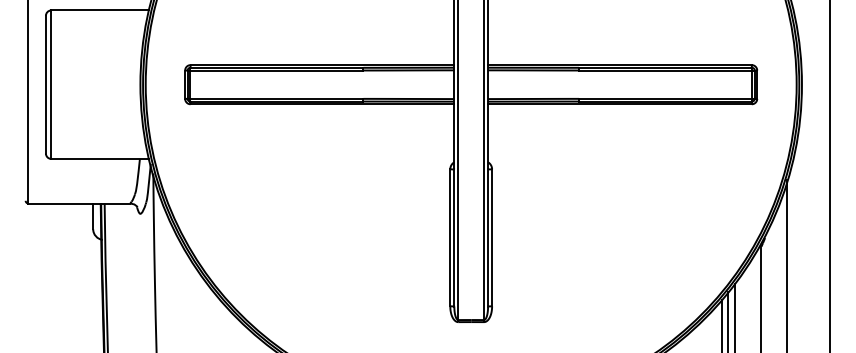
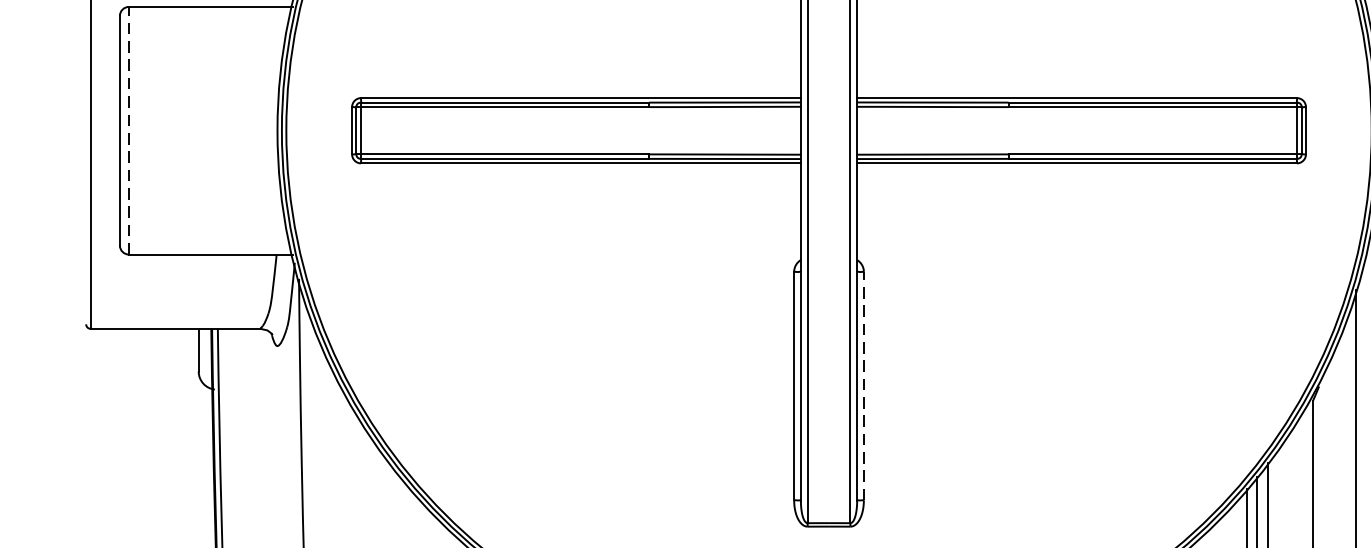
line: (51, 84) -> (129, 130), solid -> dashed
line: (492, 237) -> (864, 385), solid -> dashed

